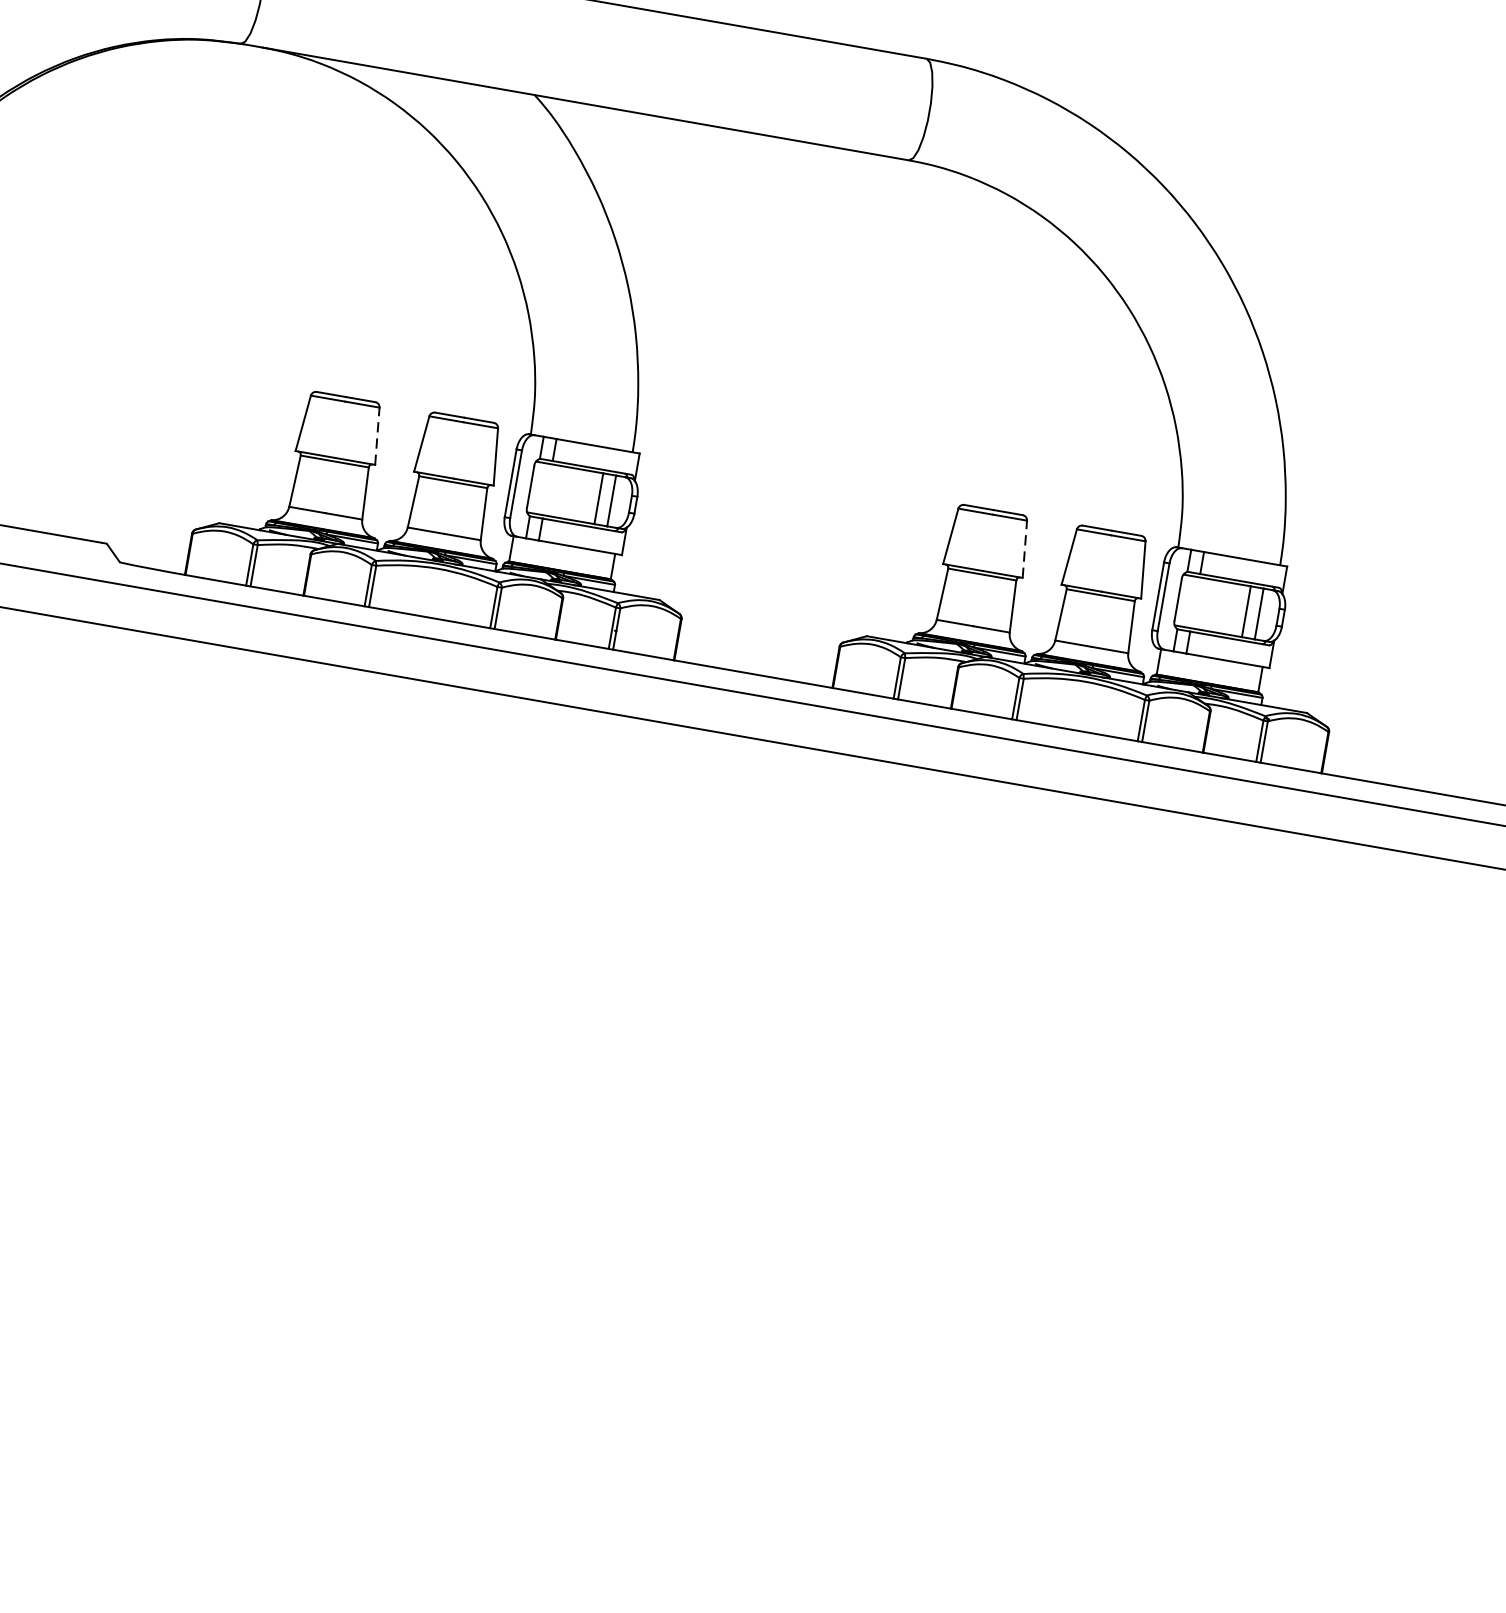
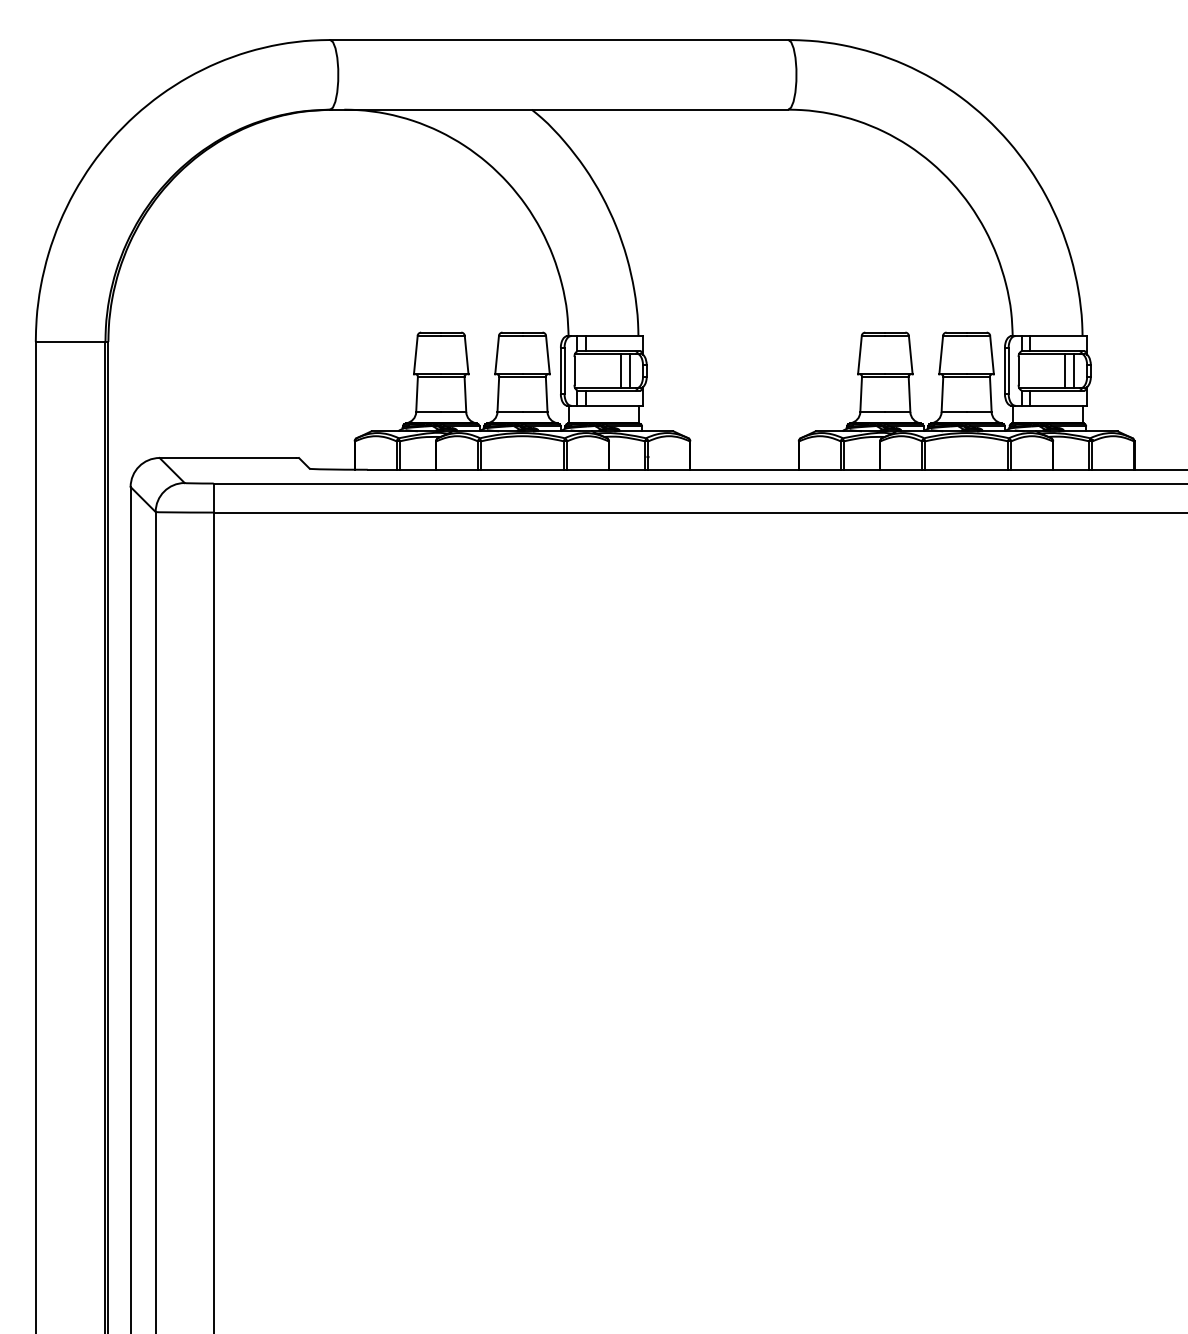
line: (377, 435) -> (466, 354), dashed -> solid
line: (1024, 548) -> (910, 354), dashed -> solid

